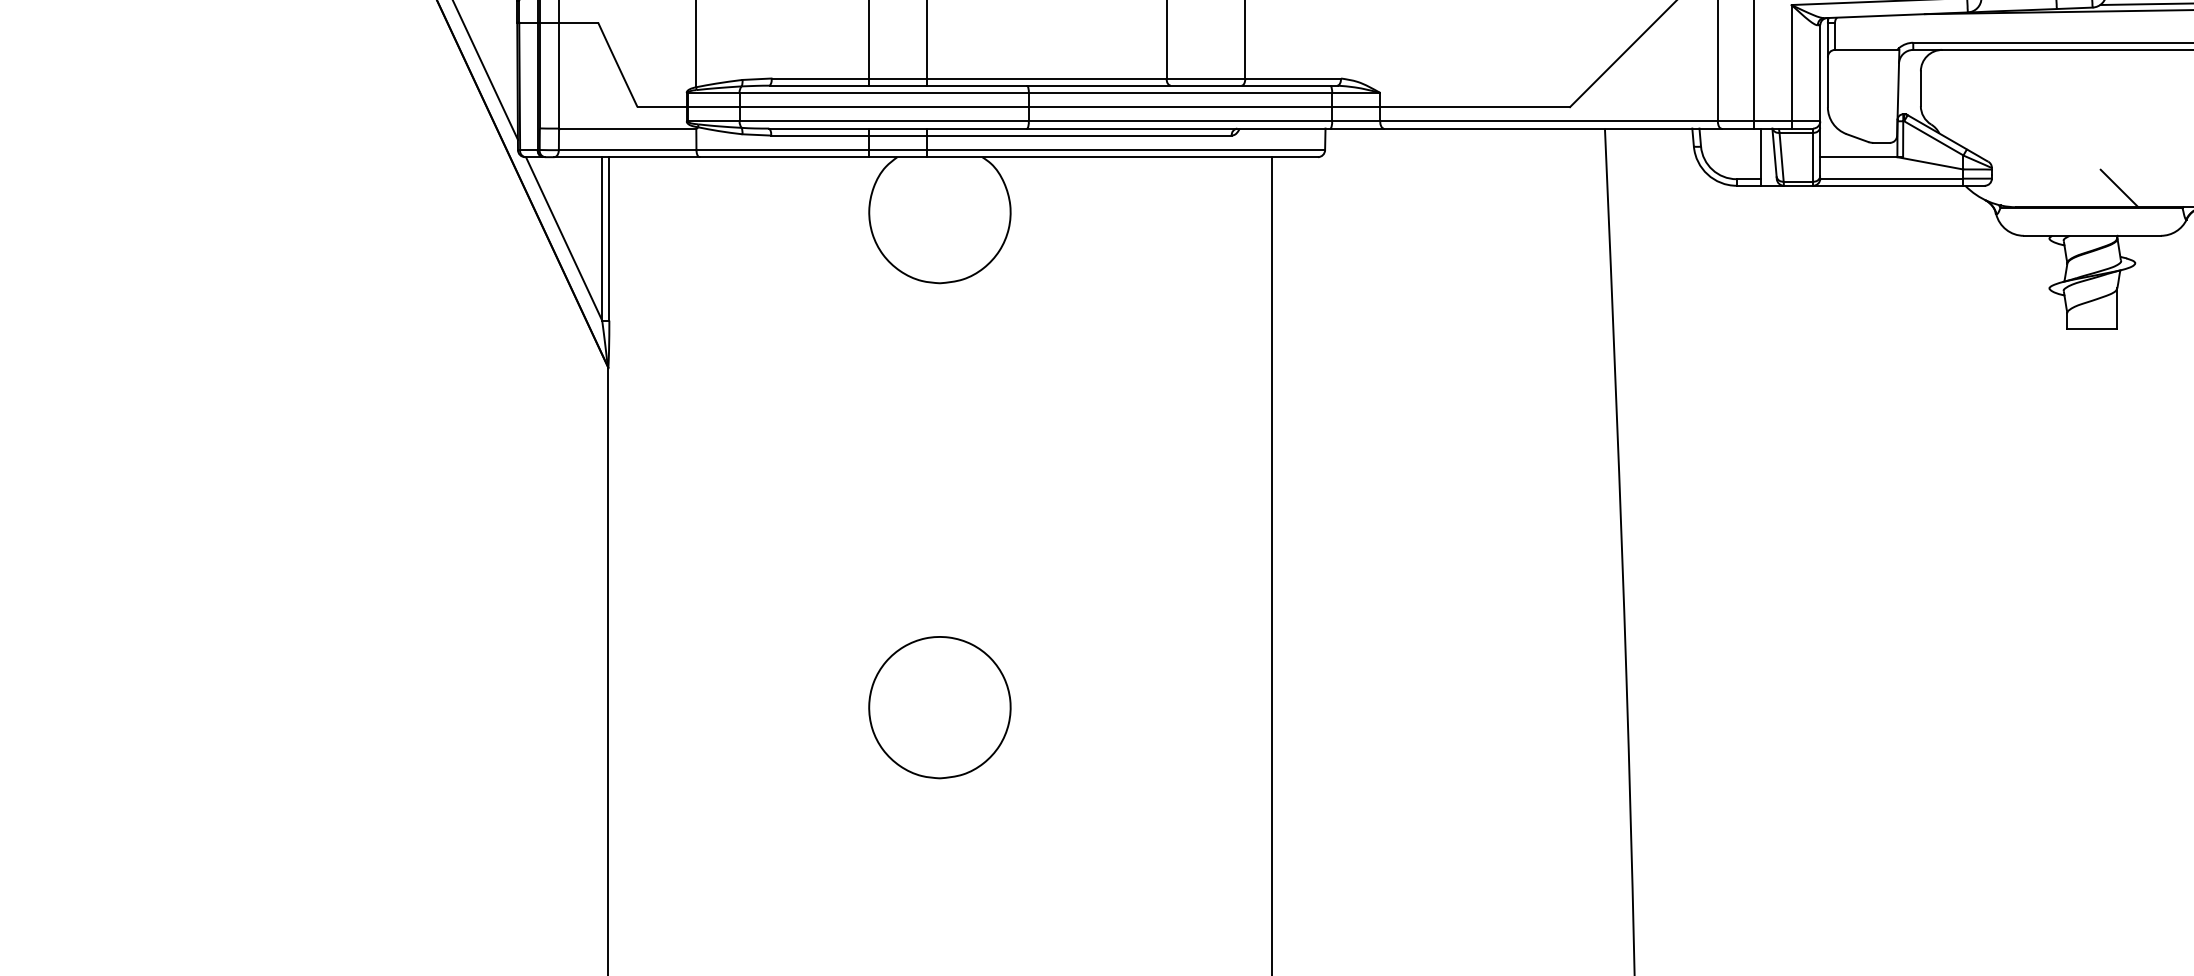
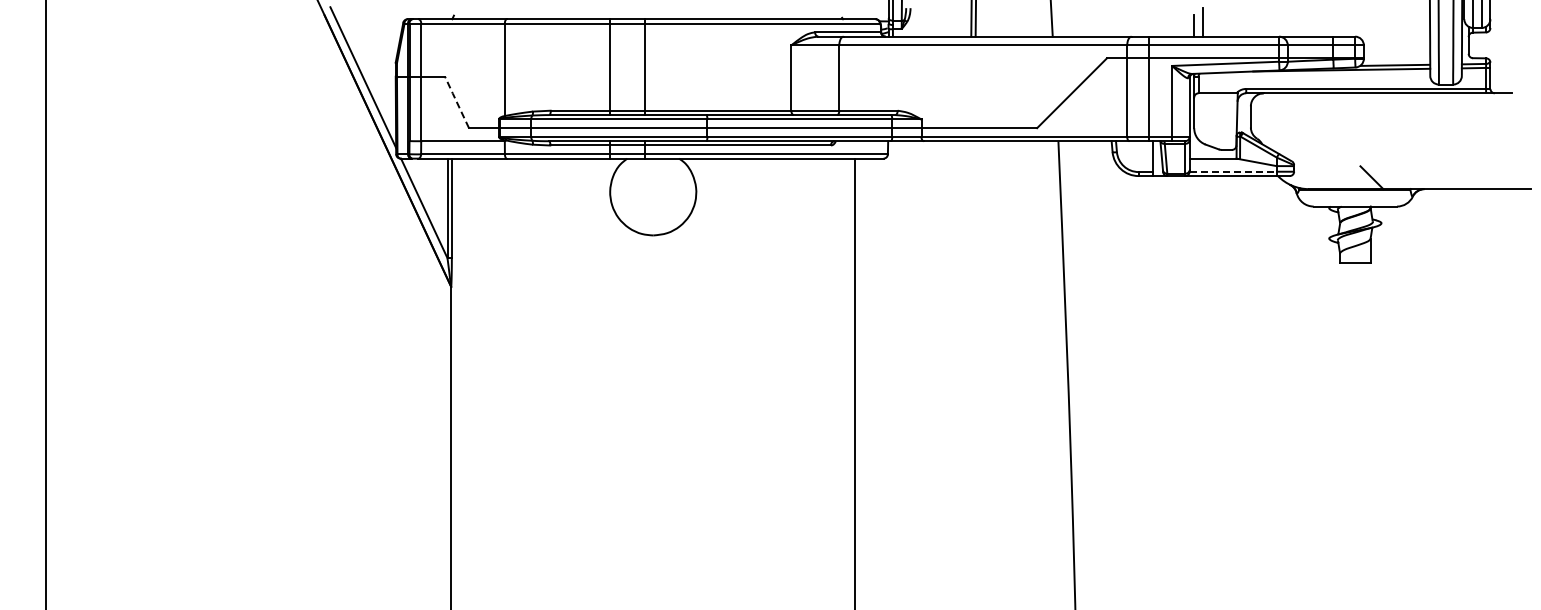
line: (618, 65) -> (457, 102), solid -> dashed
line: (1892, 178) -> (1233, 171), solid -> dashed
part: (940, 706) -> (653, 493), removed

